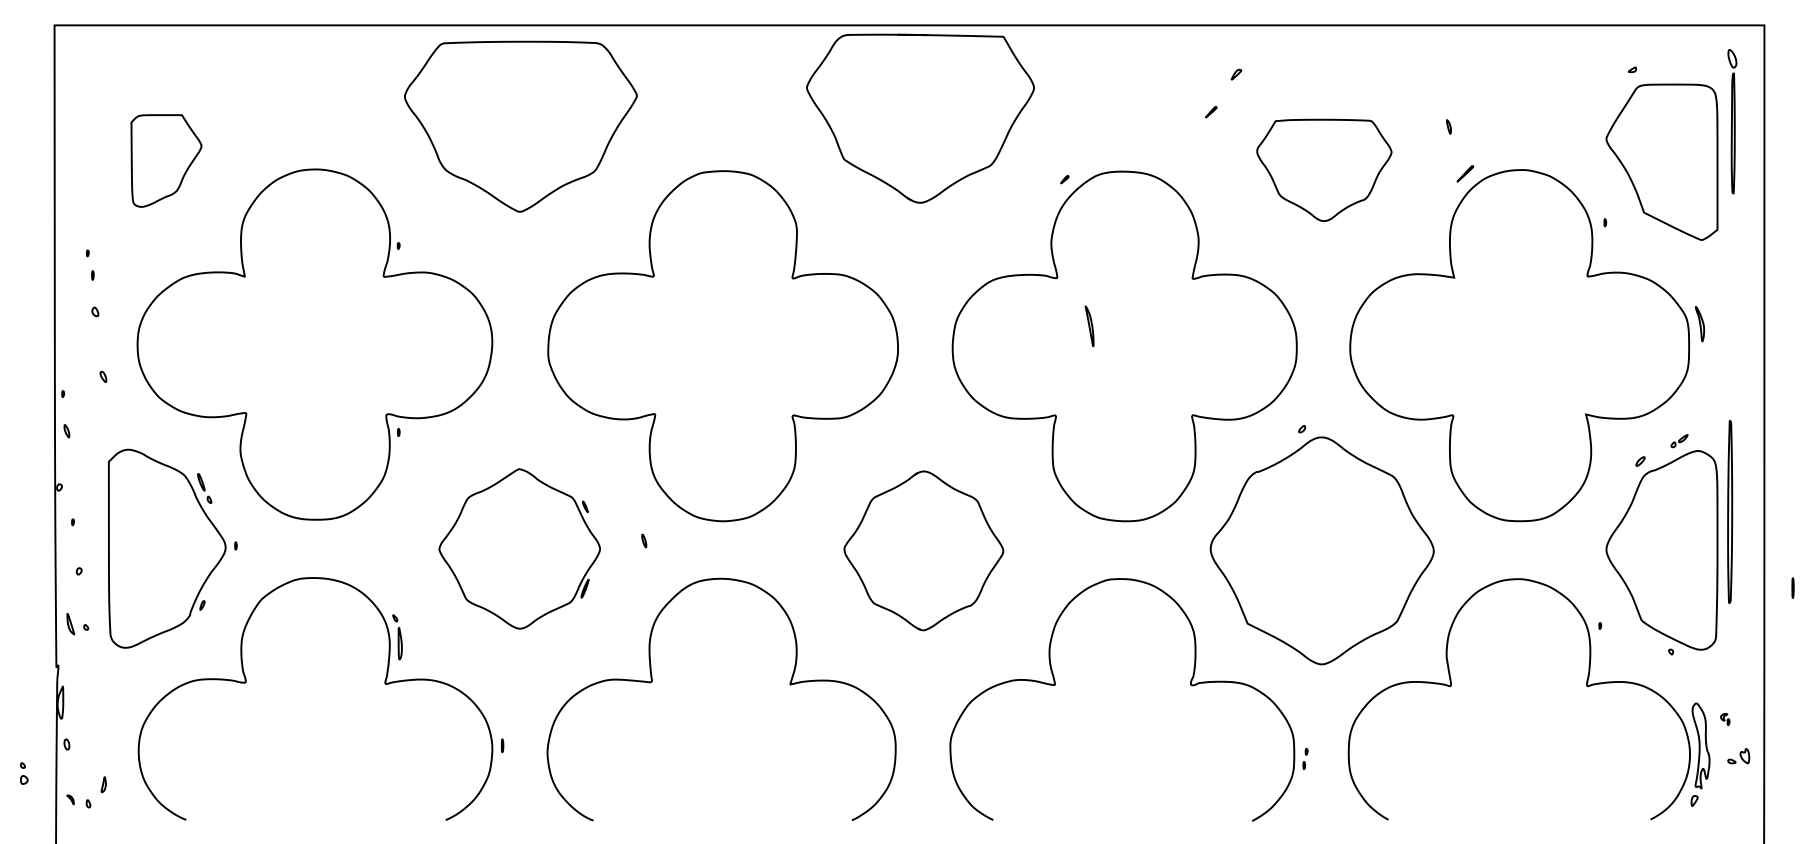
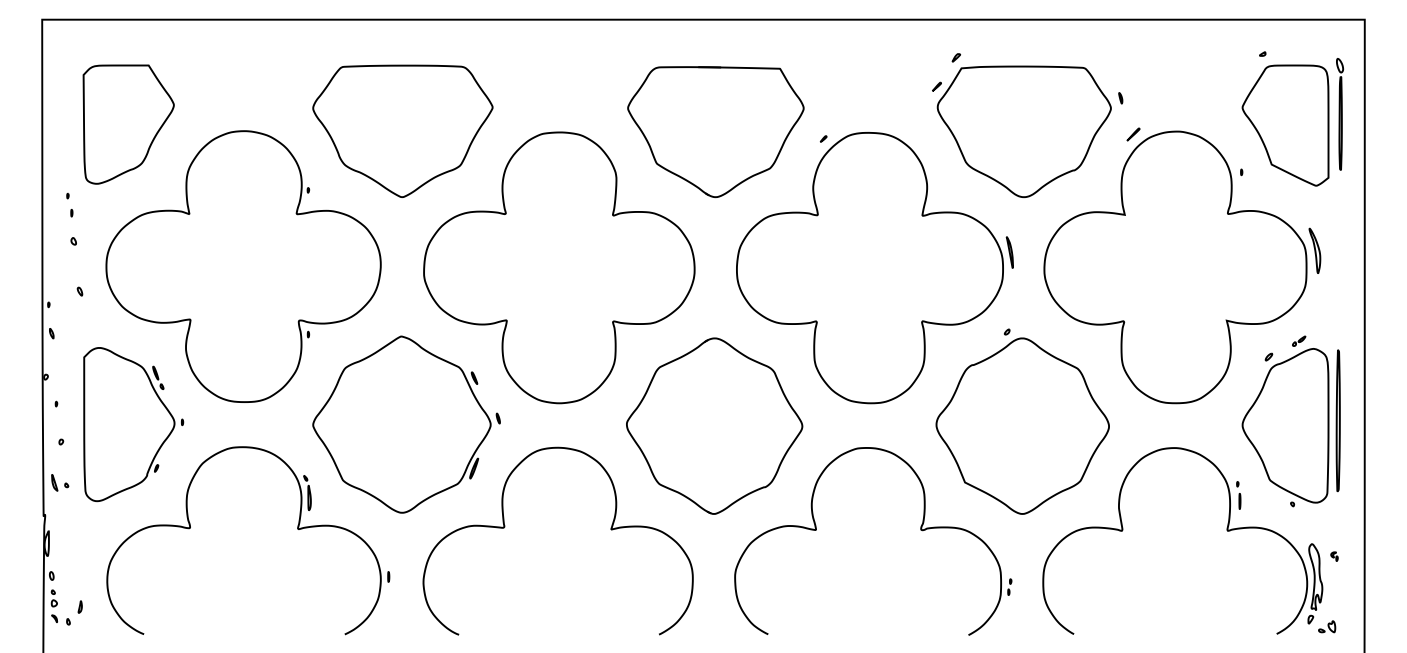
part: (920, 118) -> (715, 131), moved
part: (1732, 121) -> (1340, 114), moved
part: (520, 126) -> (402, 131), moved
part: (166, 160) -> (128, 124), size x1.67
part: (1324, 170) -> (1024, 131), size x1.67
part: (1699, 323) -> (1314, 250), size x1.67
part: (1089, 326) -> (1009, 252), moved
part: (1730, 511) -> (1338, 420), moved
part: (519, 548) -> (401, 424), size x1.43
part: (923, 550) -> (714, 425), size x1.43
line: (1792, 587) -> (1239, 500), moved
part: (1738, 756) -> (1326, 627), moved
part: (24, 773) -> (54, 598), moved

